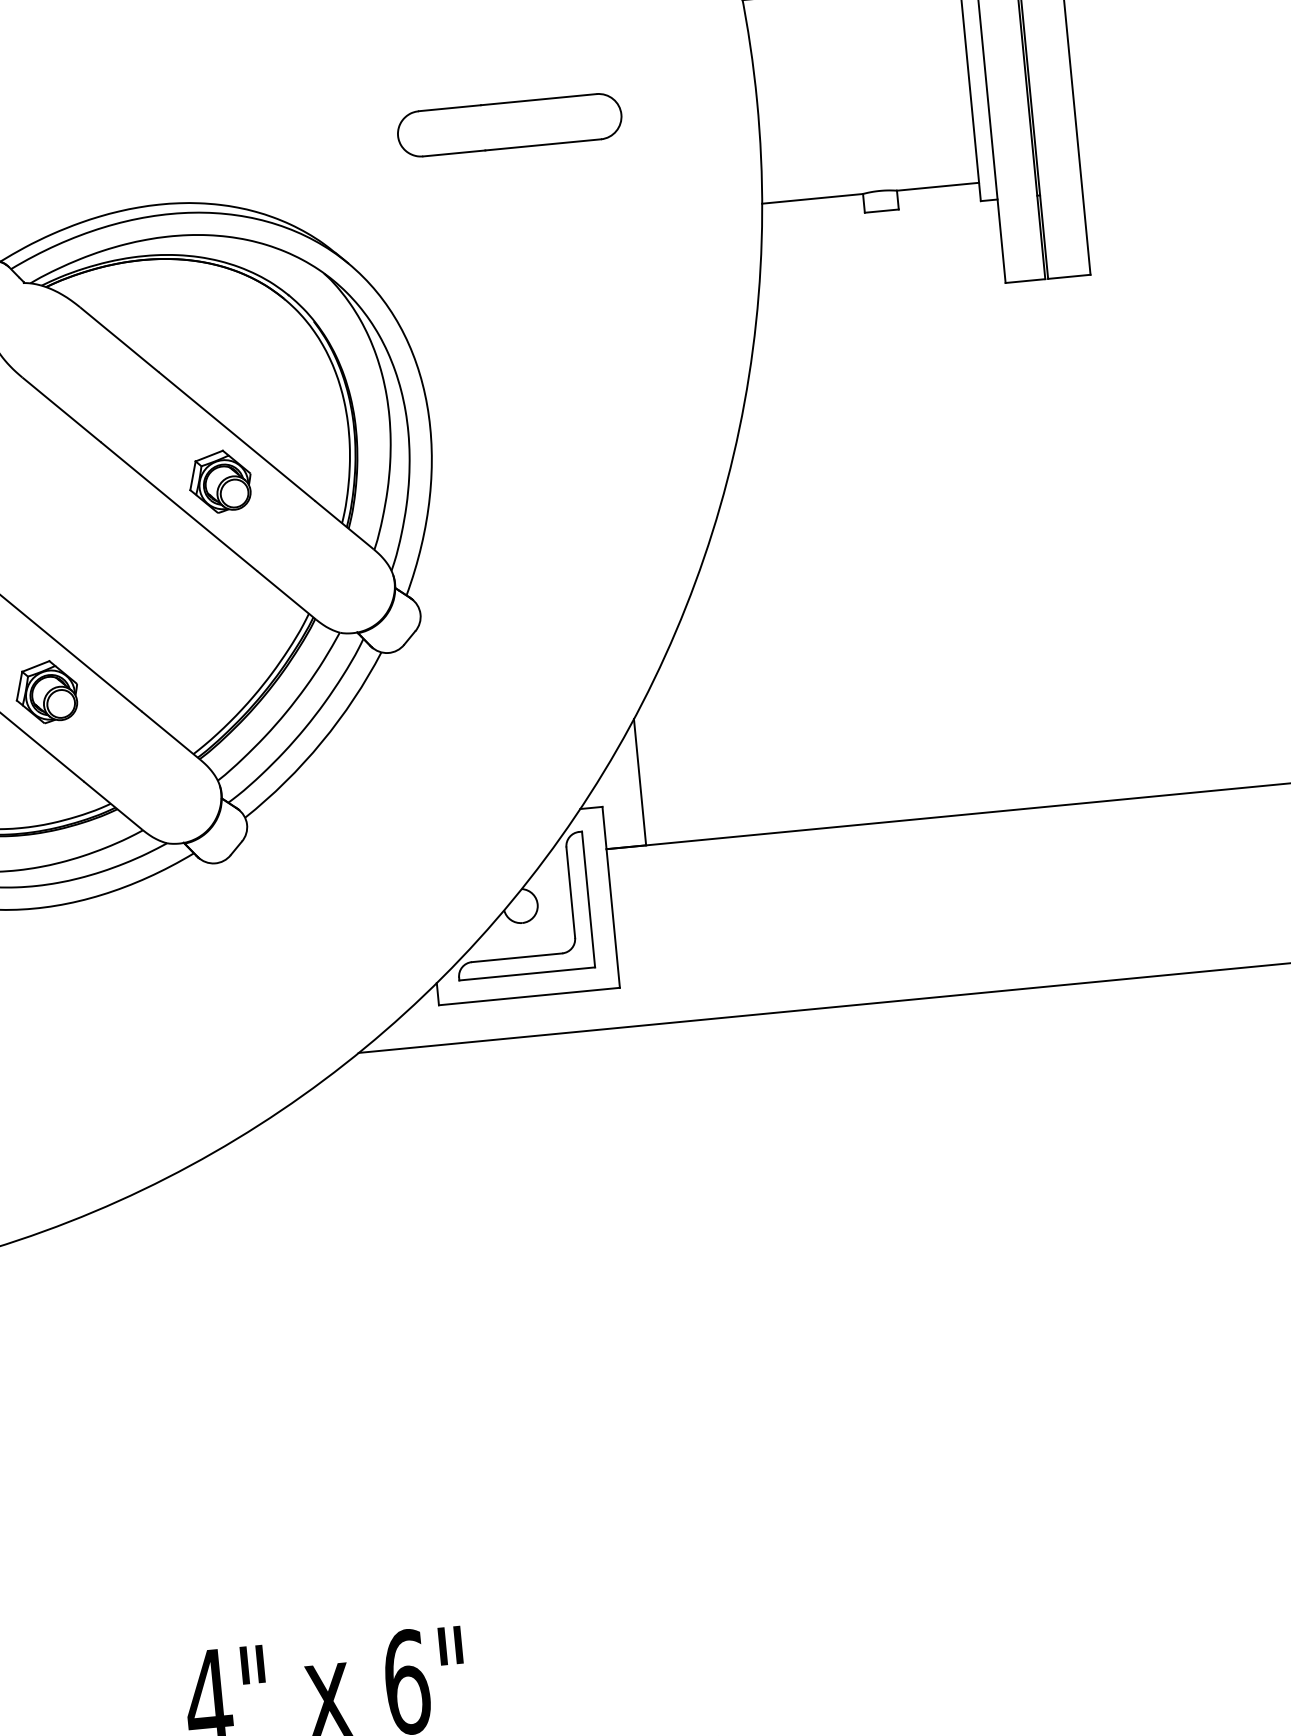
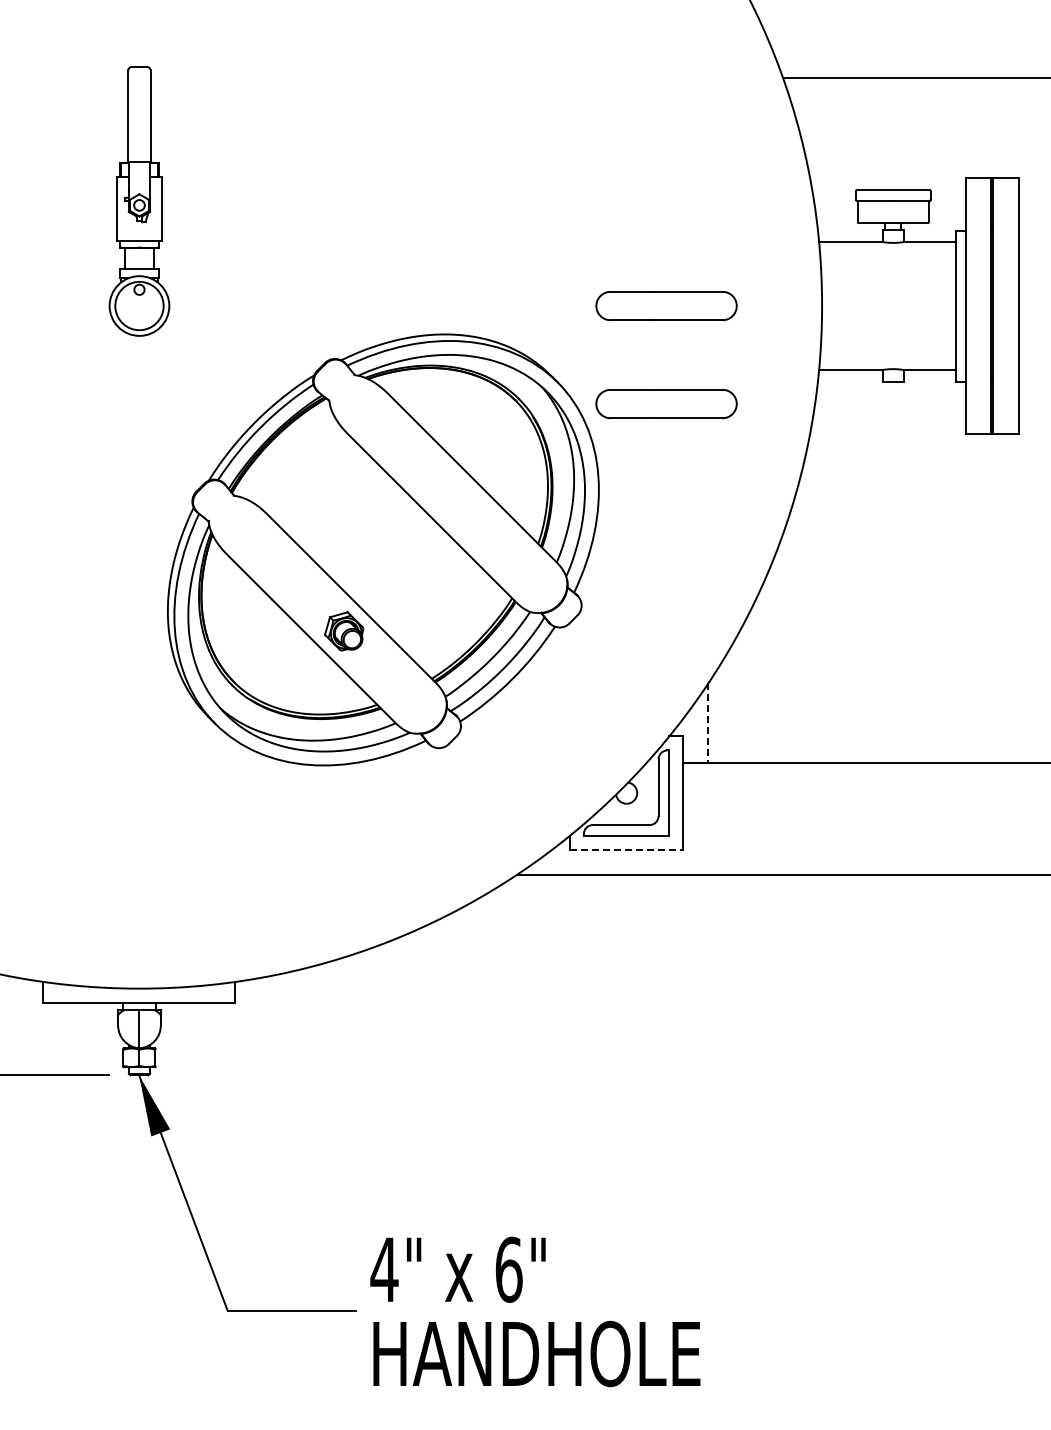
part: (524, 281) -> (666, 404), added
part: (219, 481) -> (464, 510), removed
line: (640, 782) -> (708, 723), solid -> dashed
line: (529, 997) -> (626, 850), solid -> dashed

